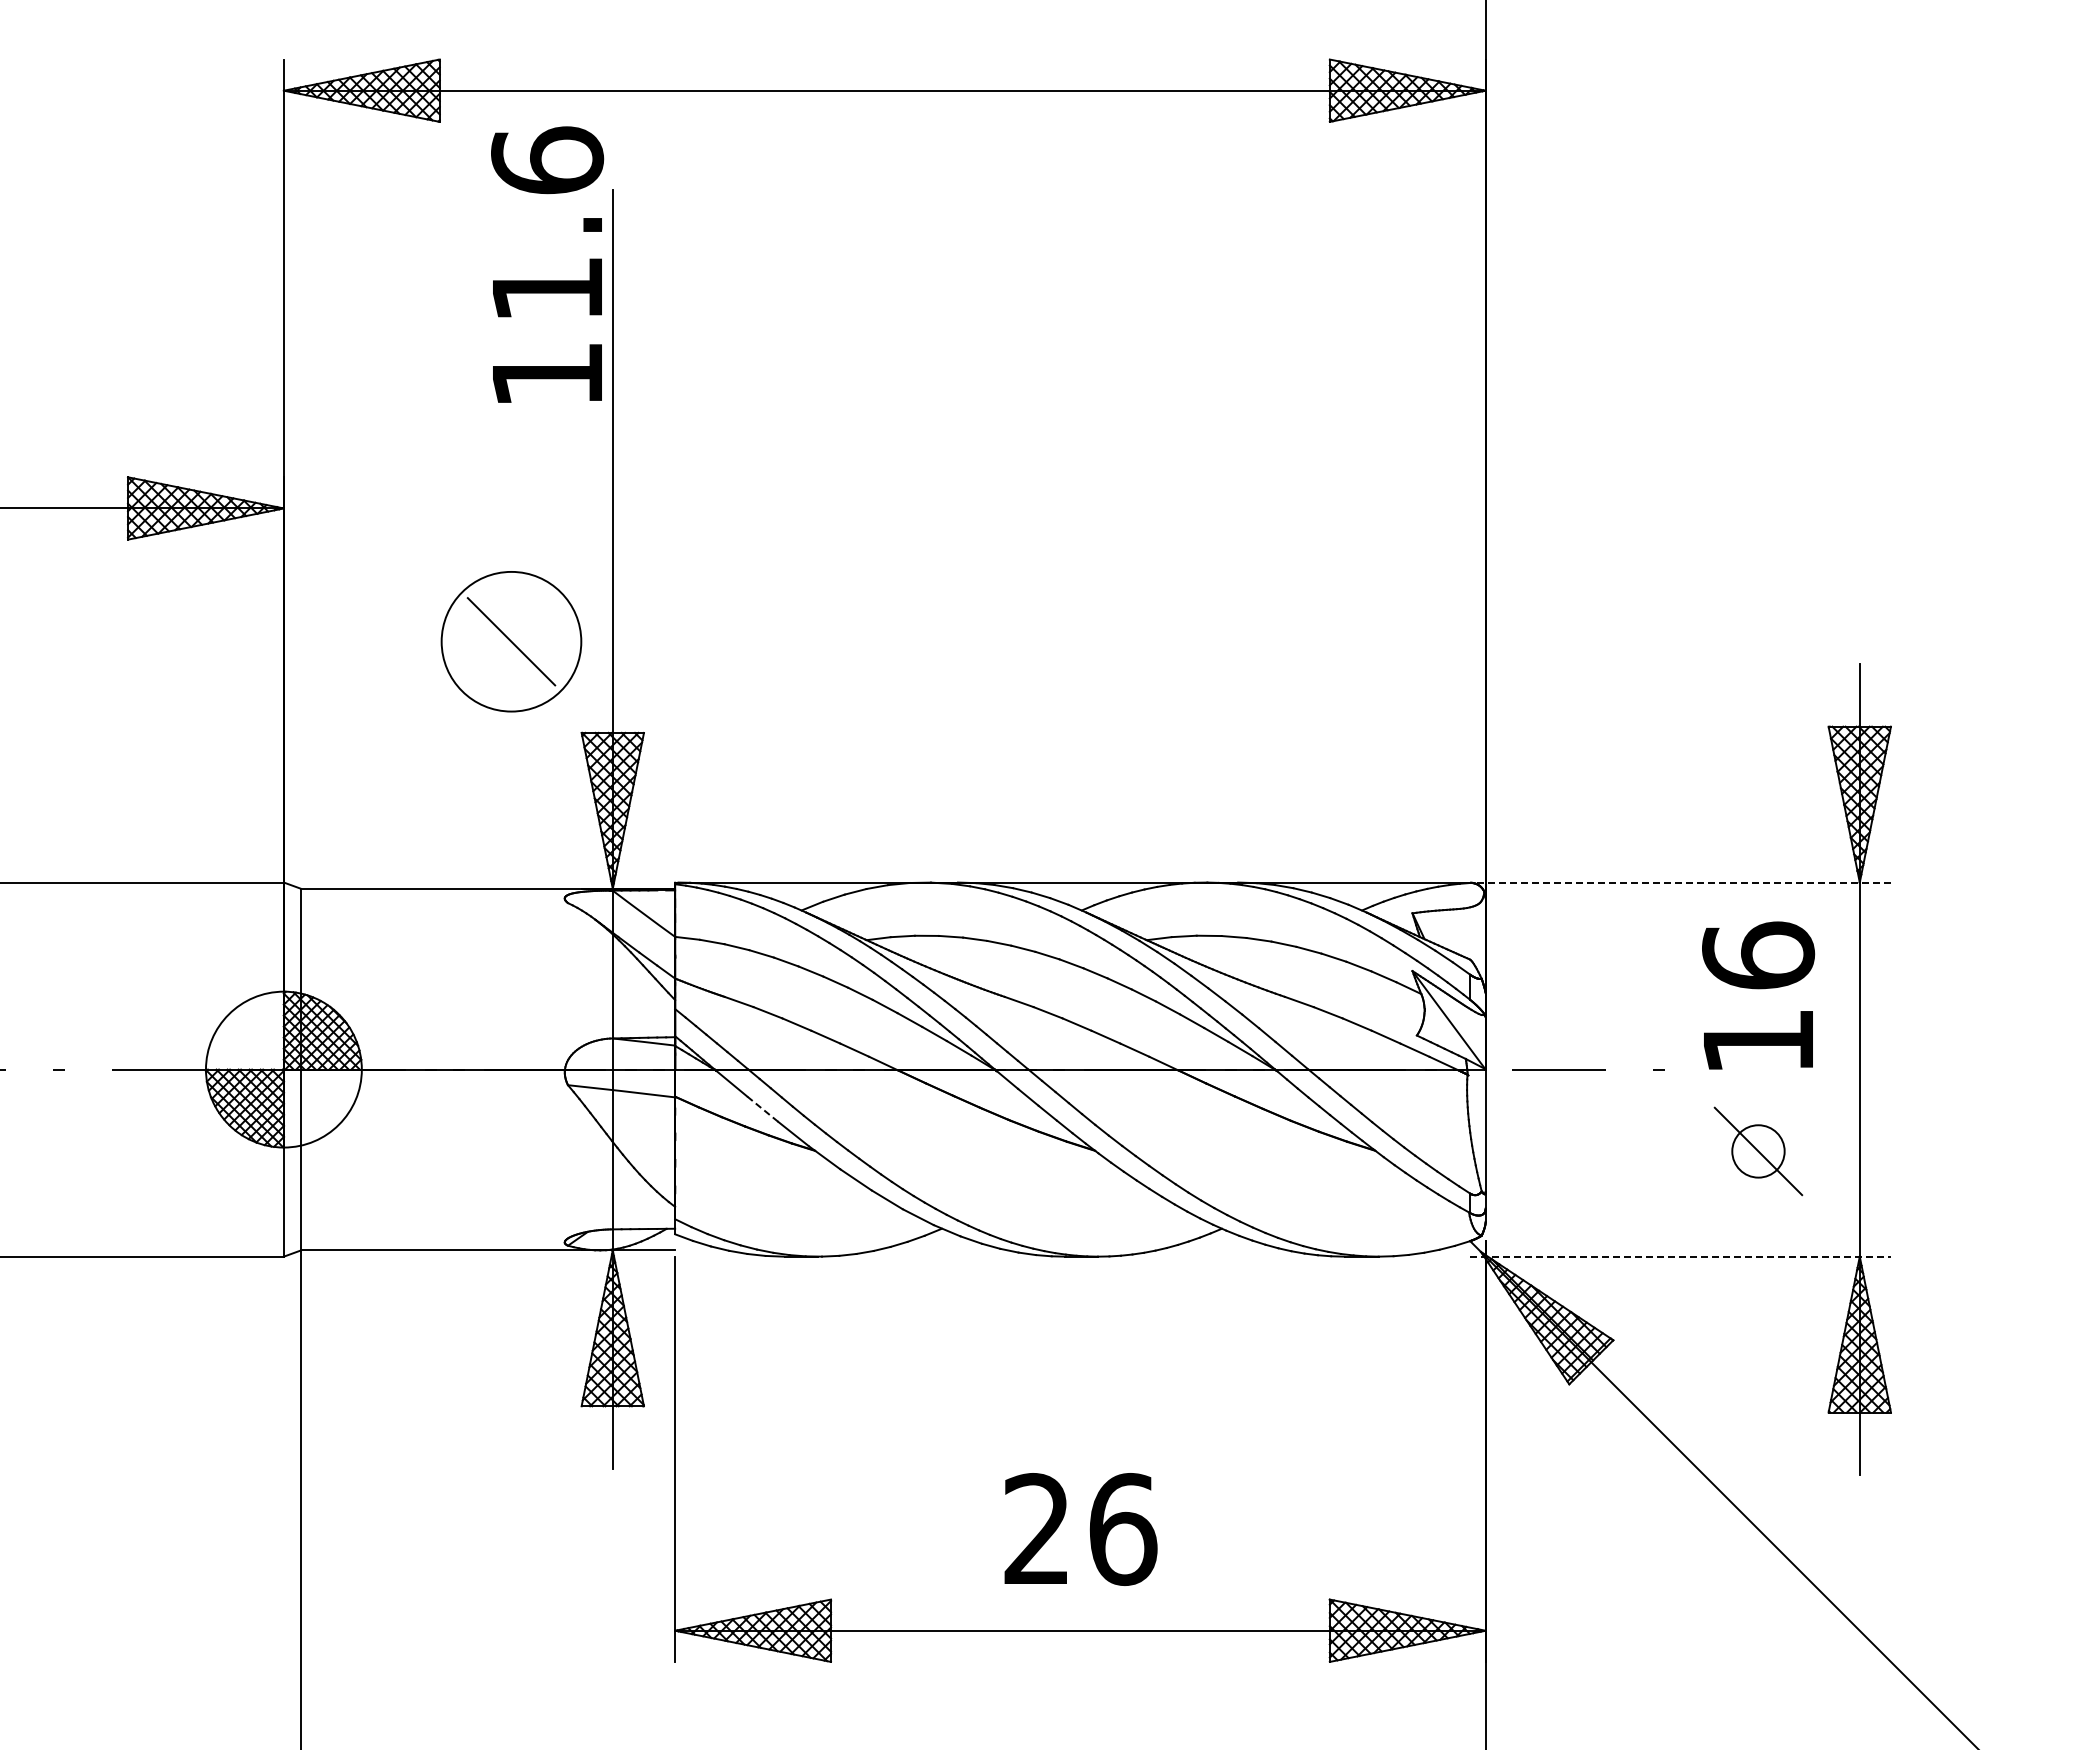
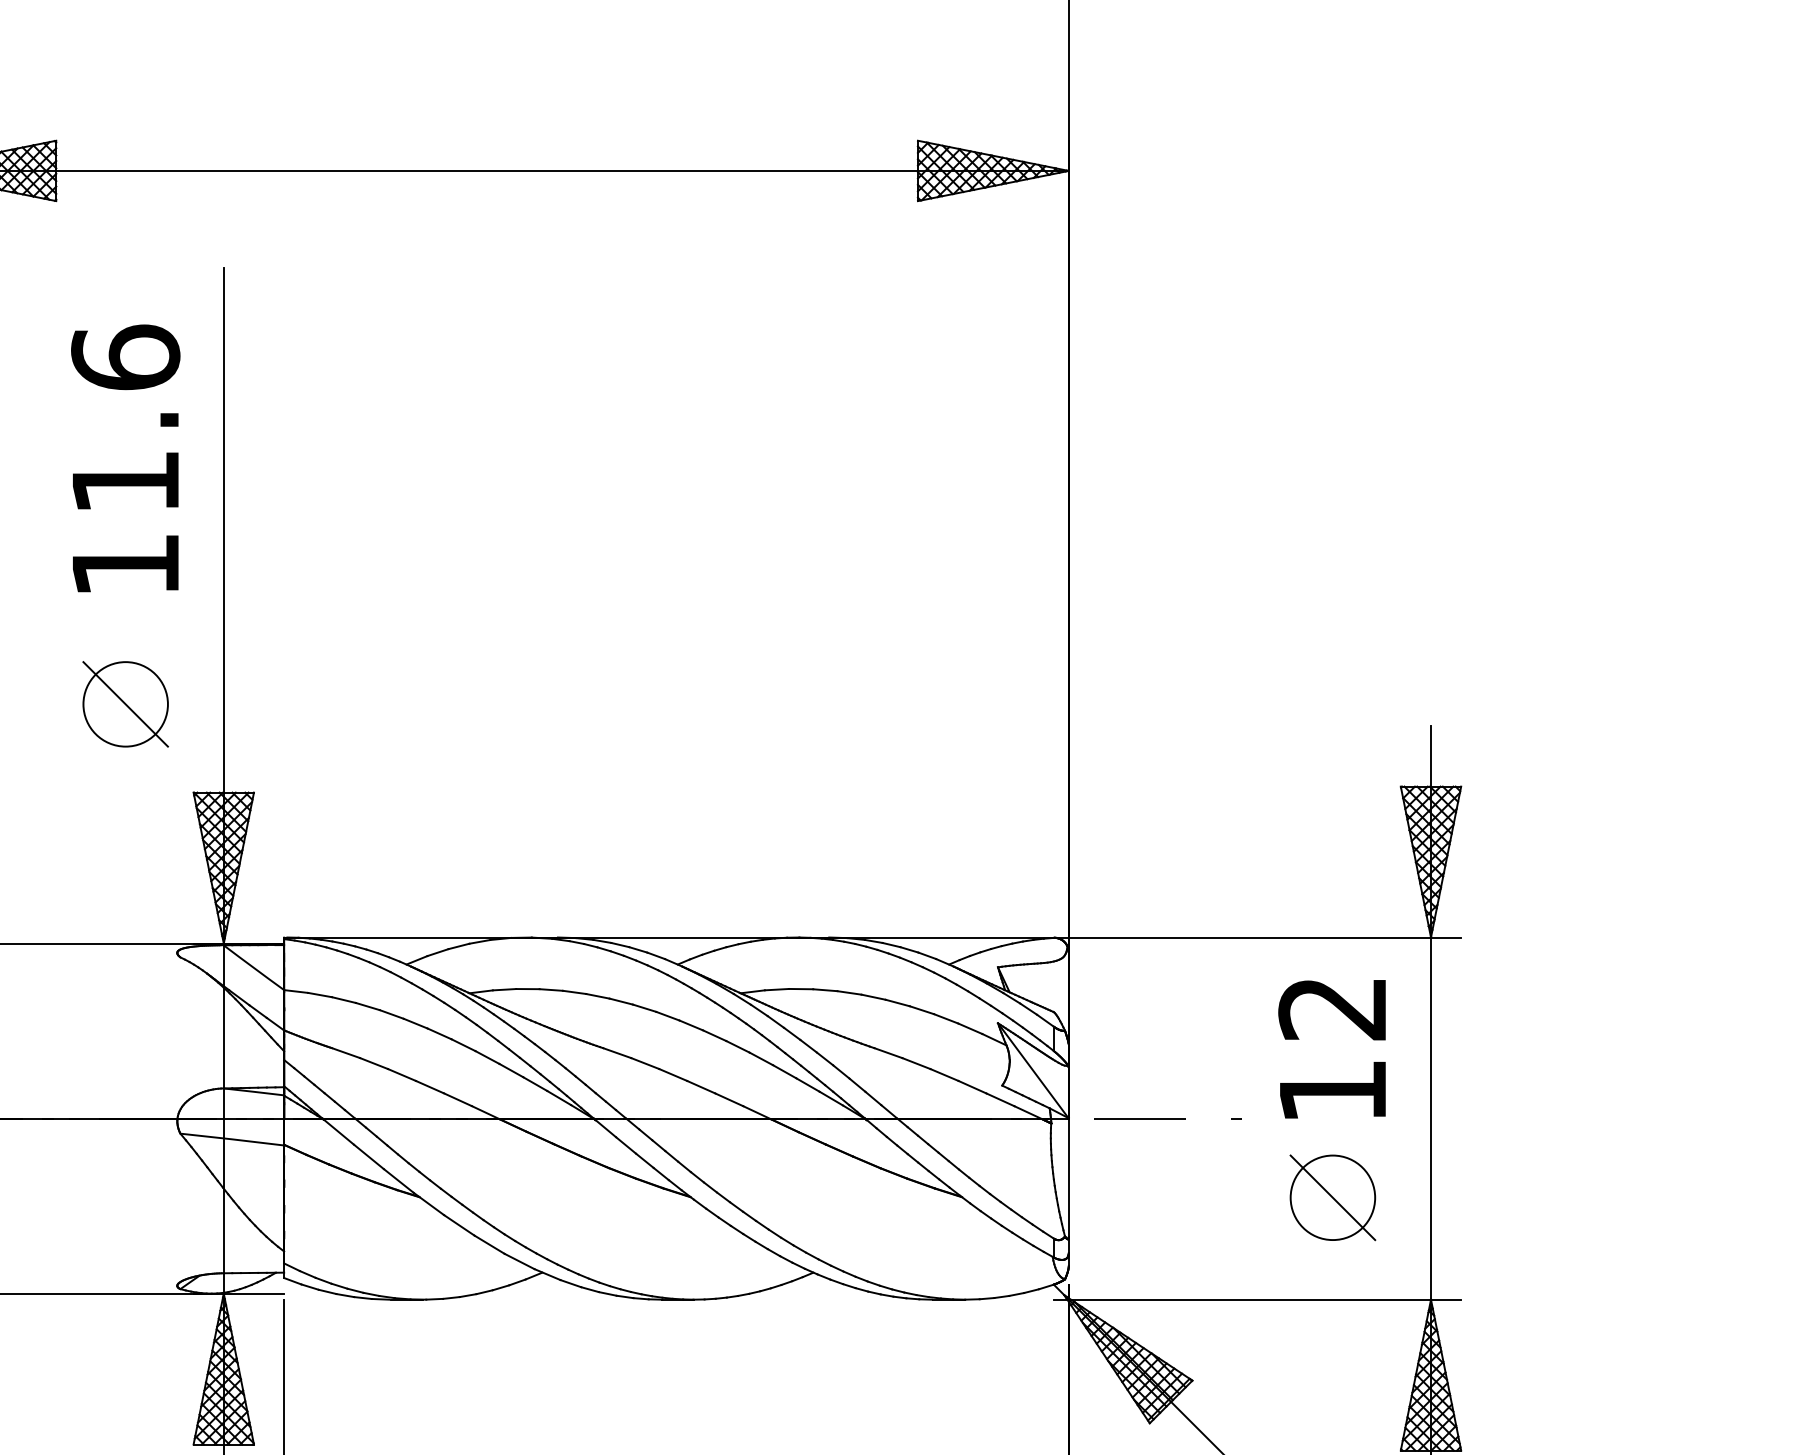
text: (547, 264) -> (125, 458), moved
circle: (511, 641) -> (125, 704), size x0.62
line: (1680, 882) -> (1257, 937), dashed -> solid
text: (1758, 955) -> (1332, 1008), 16 -> 12
line: (762, 1108) -> (368, 1156), dashed -> solid
circle: (1758, 1151) -> (1332, 1197), size x1.67
line: (1681, 1256) -> (1258, 1299), dashed -> solid

